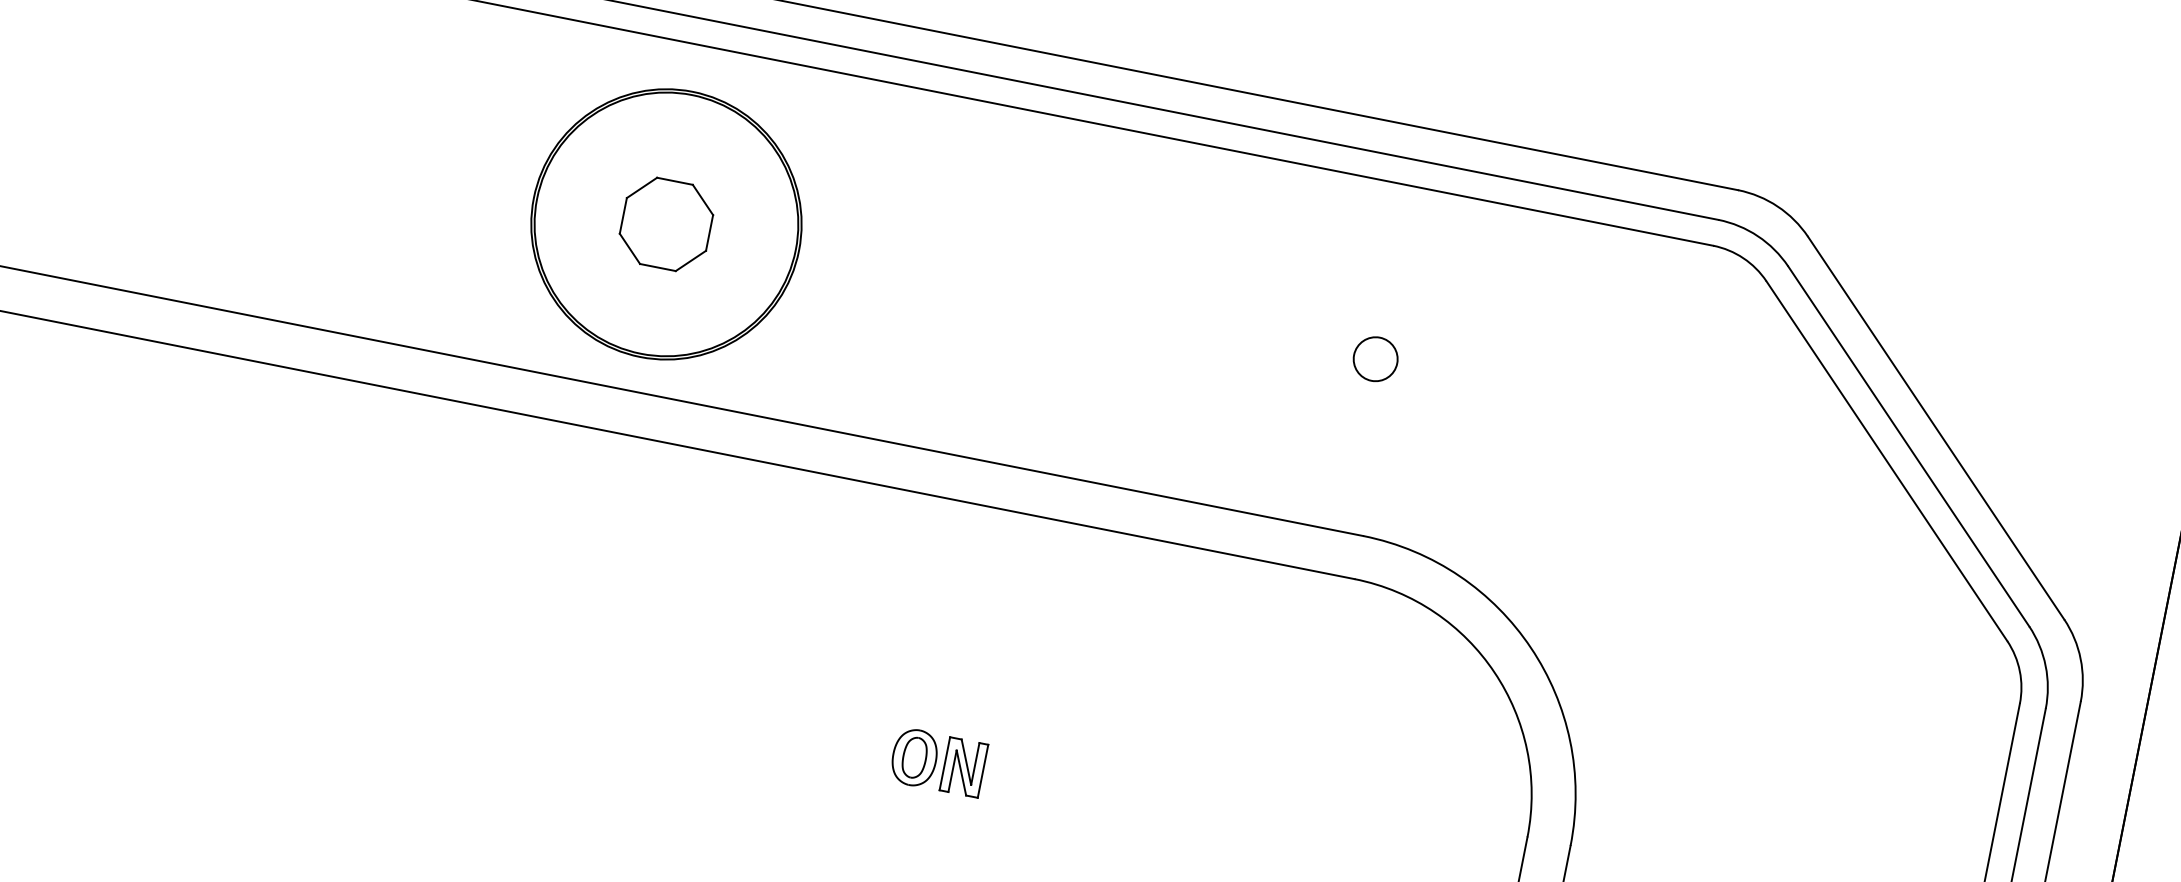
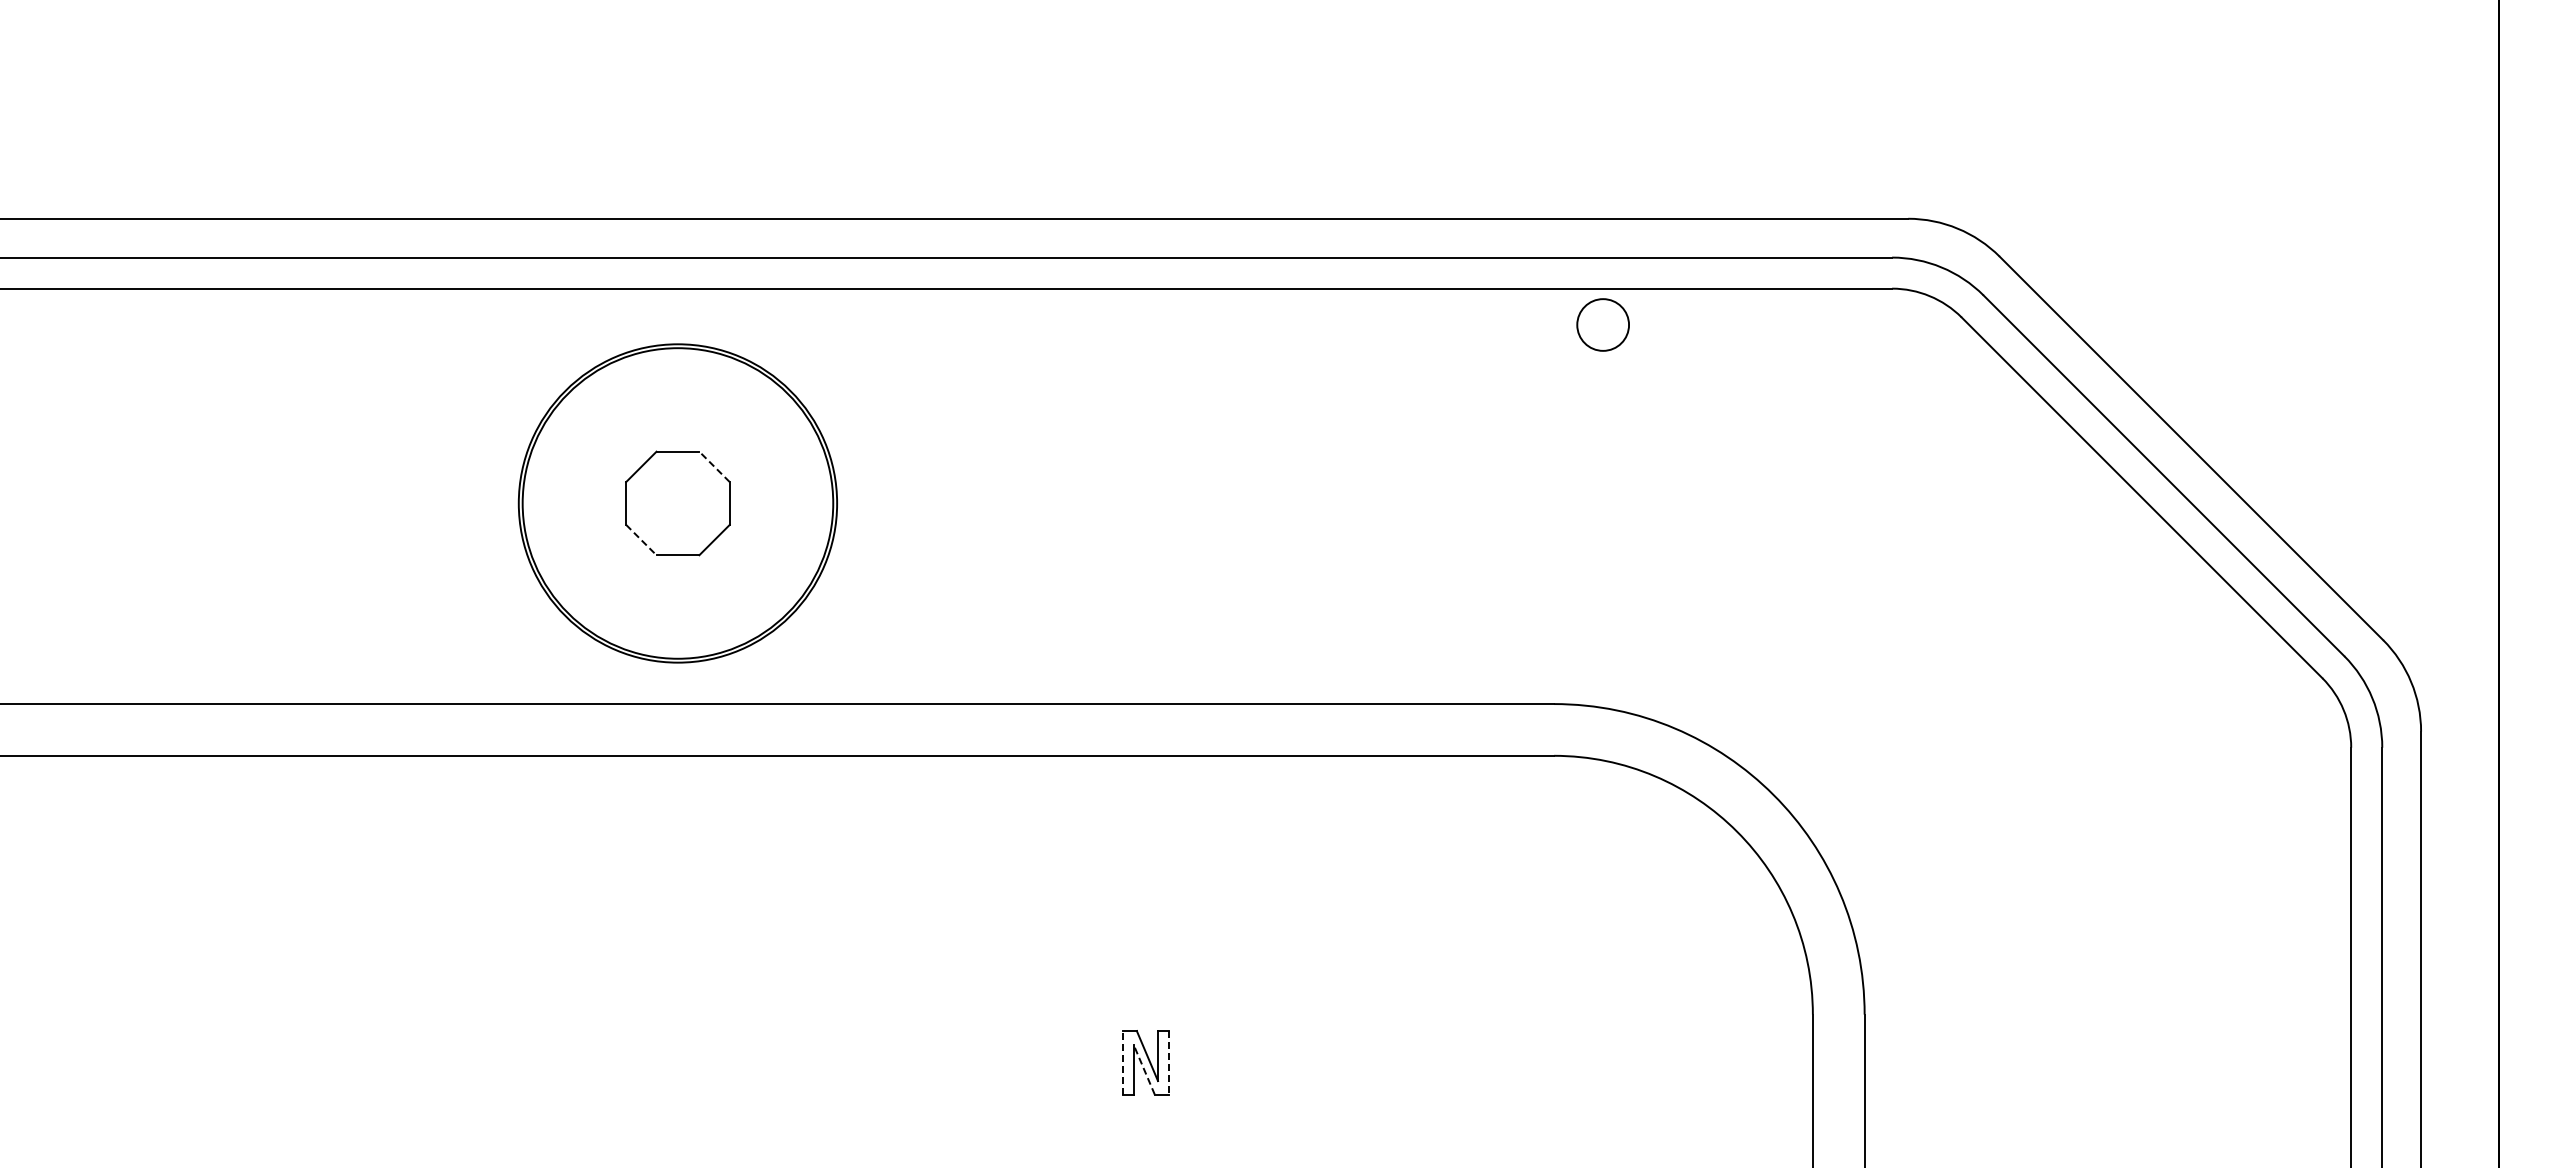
line: (702, 199) -> (714, 466), solid -> dashed
line: (629, 249) -> (641, 540), solid -> dashed
circle: (1375, 358) -> (1602, 324), moved
part: (914, 757) -> (1086, 1062), removed
line: (944, 763) -> (1122, 1062), solid -> dashed
line: (982, 770) -> (1168, 1062), solid -> dashed
line: (961, 772) -> (1144, 1069), solid -> dashed

